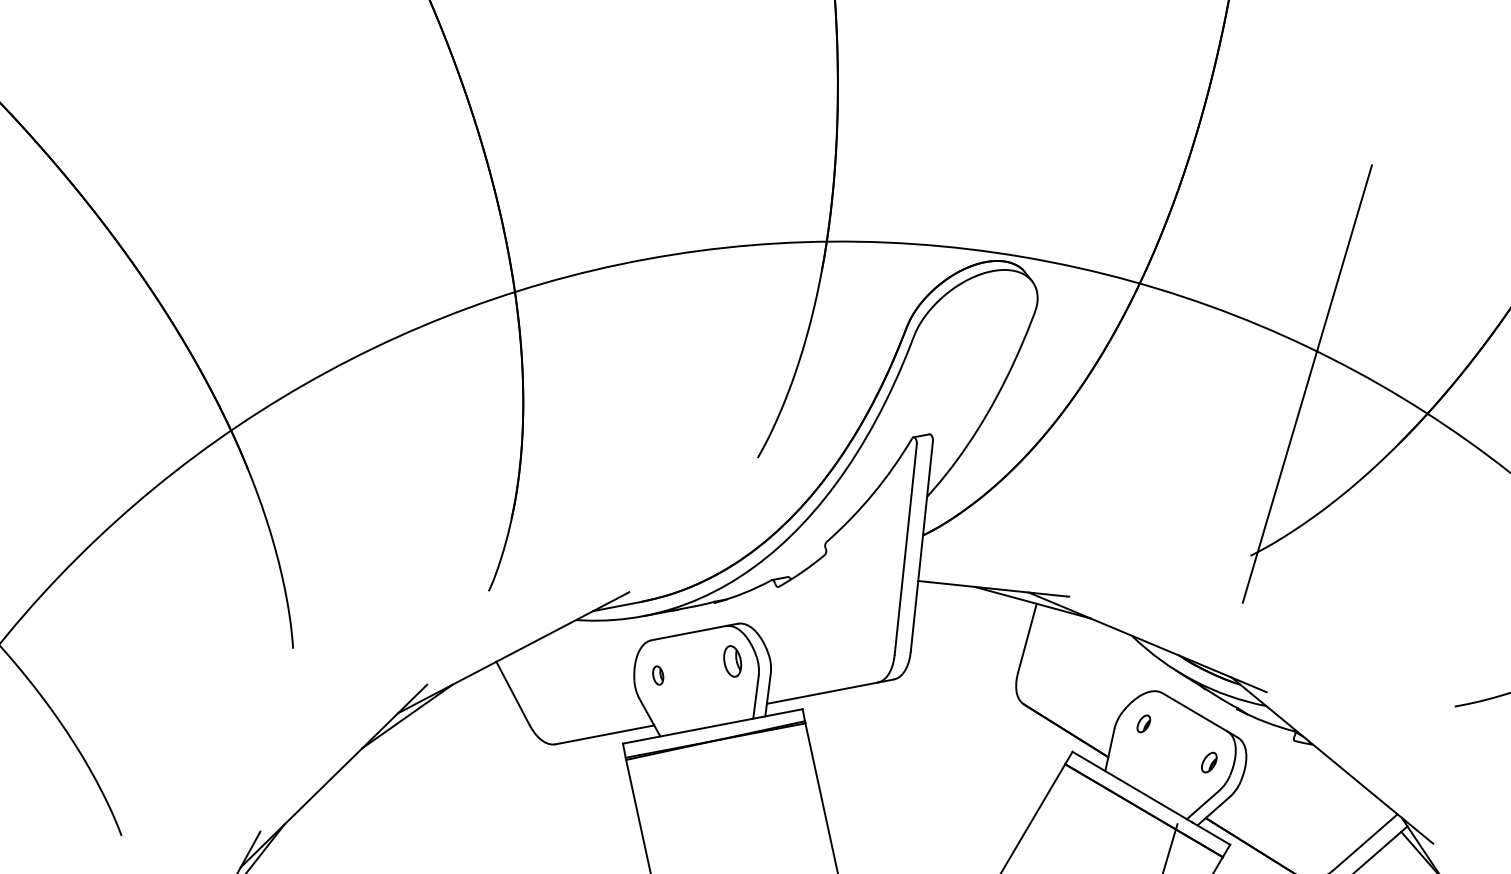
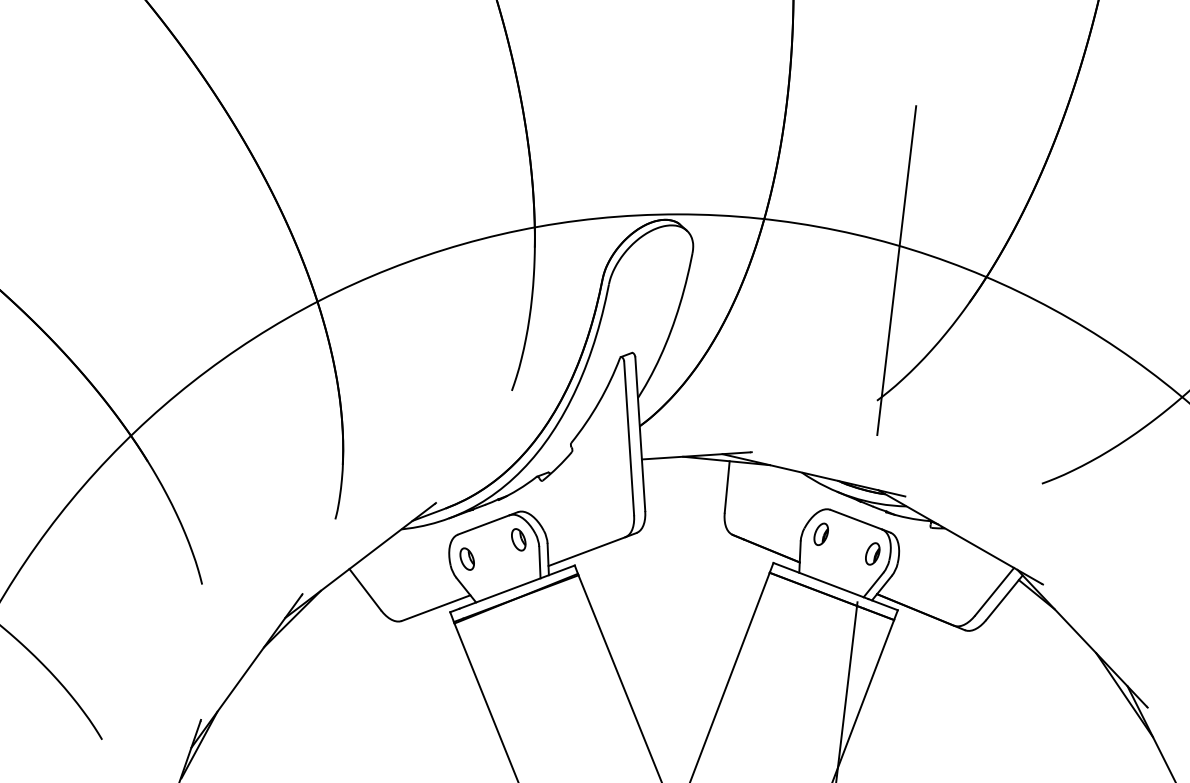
part: (657, 674) -> (466, 558), size x1.67
part: (1143, 722) -> (820, 533), size x1.67
part: (1208, 761) -> (872, 553), size x1.43

